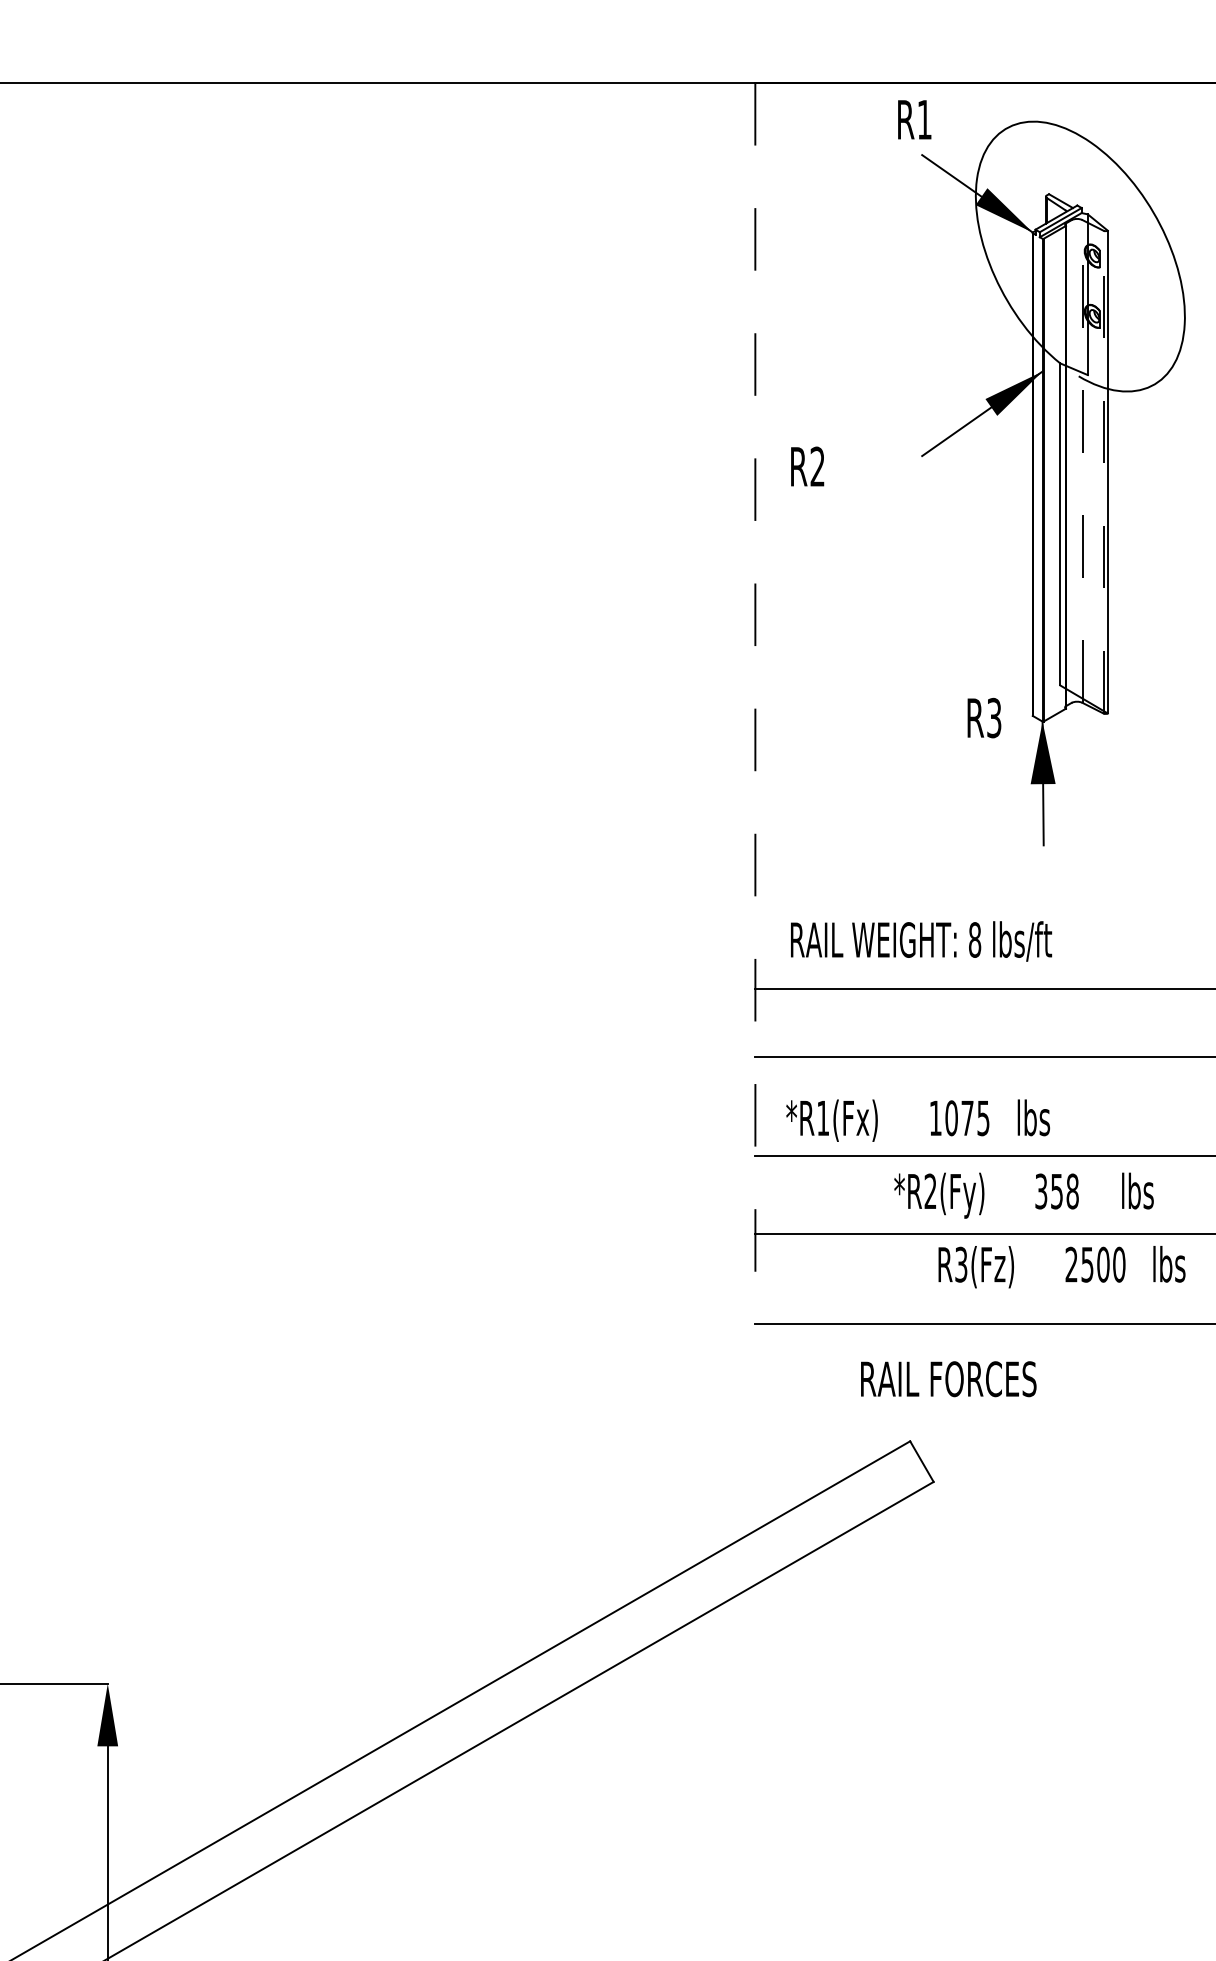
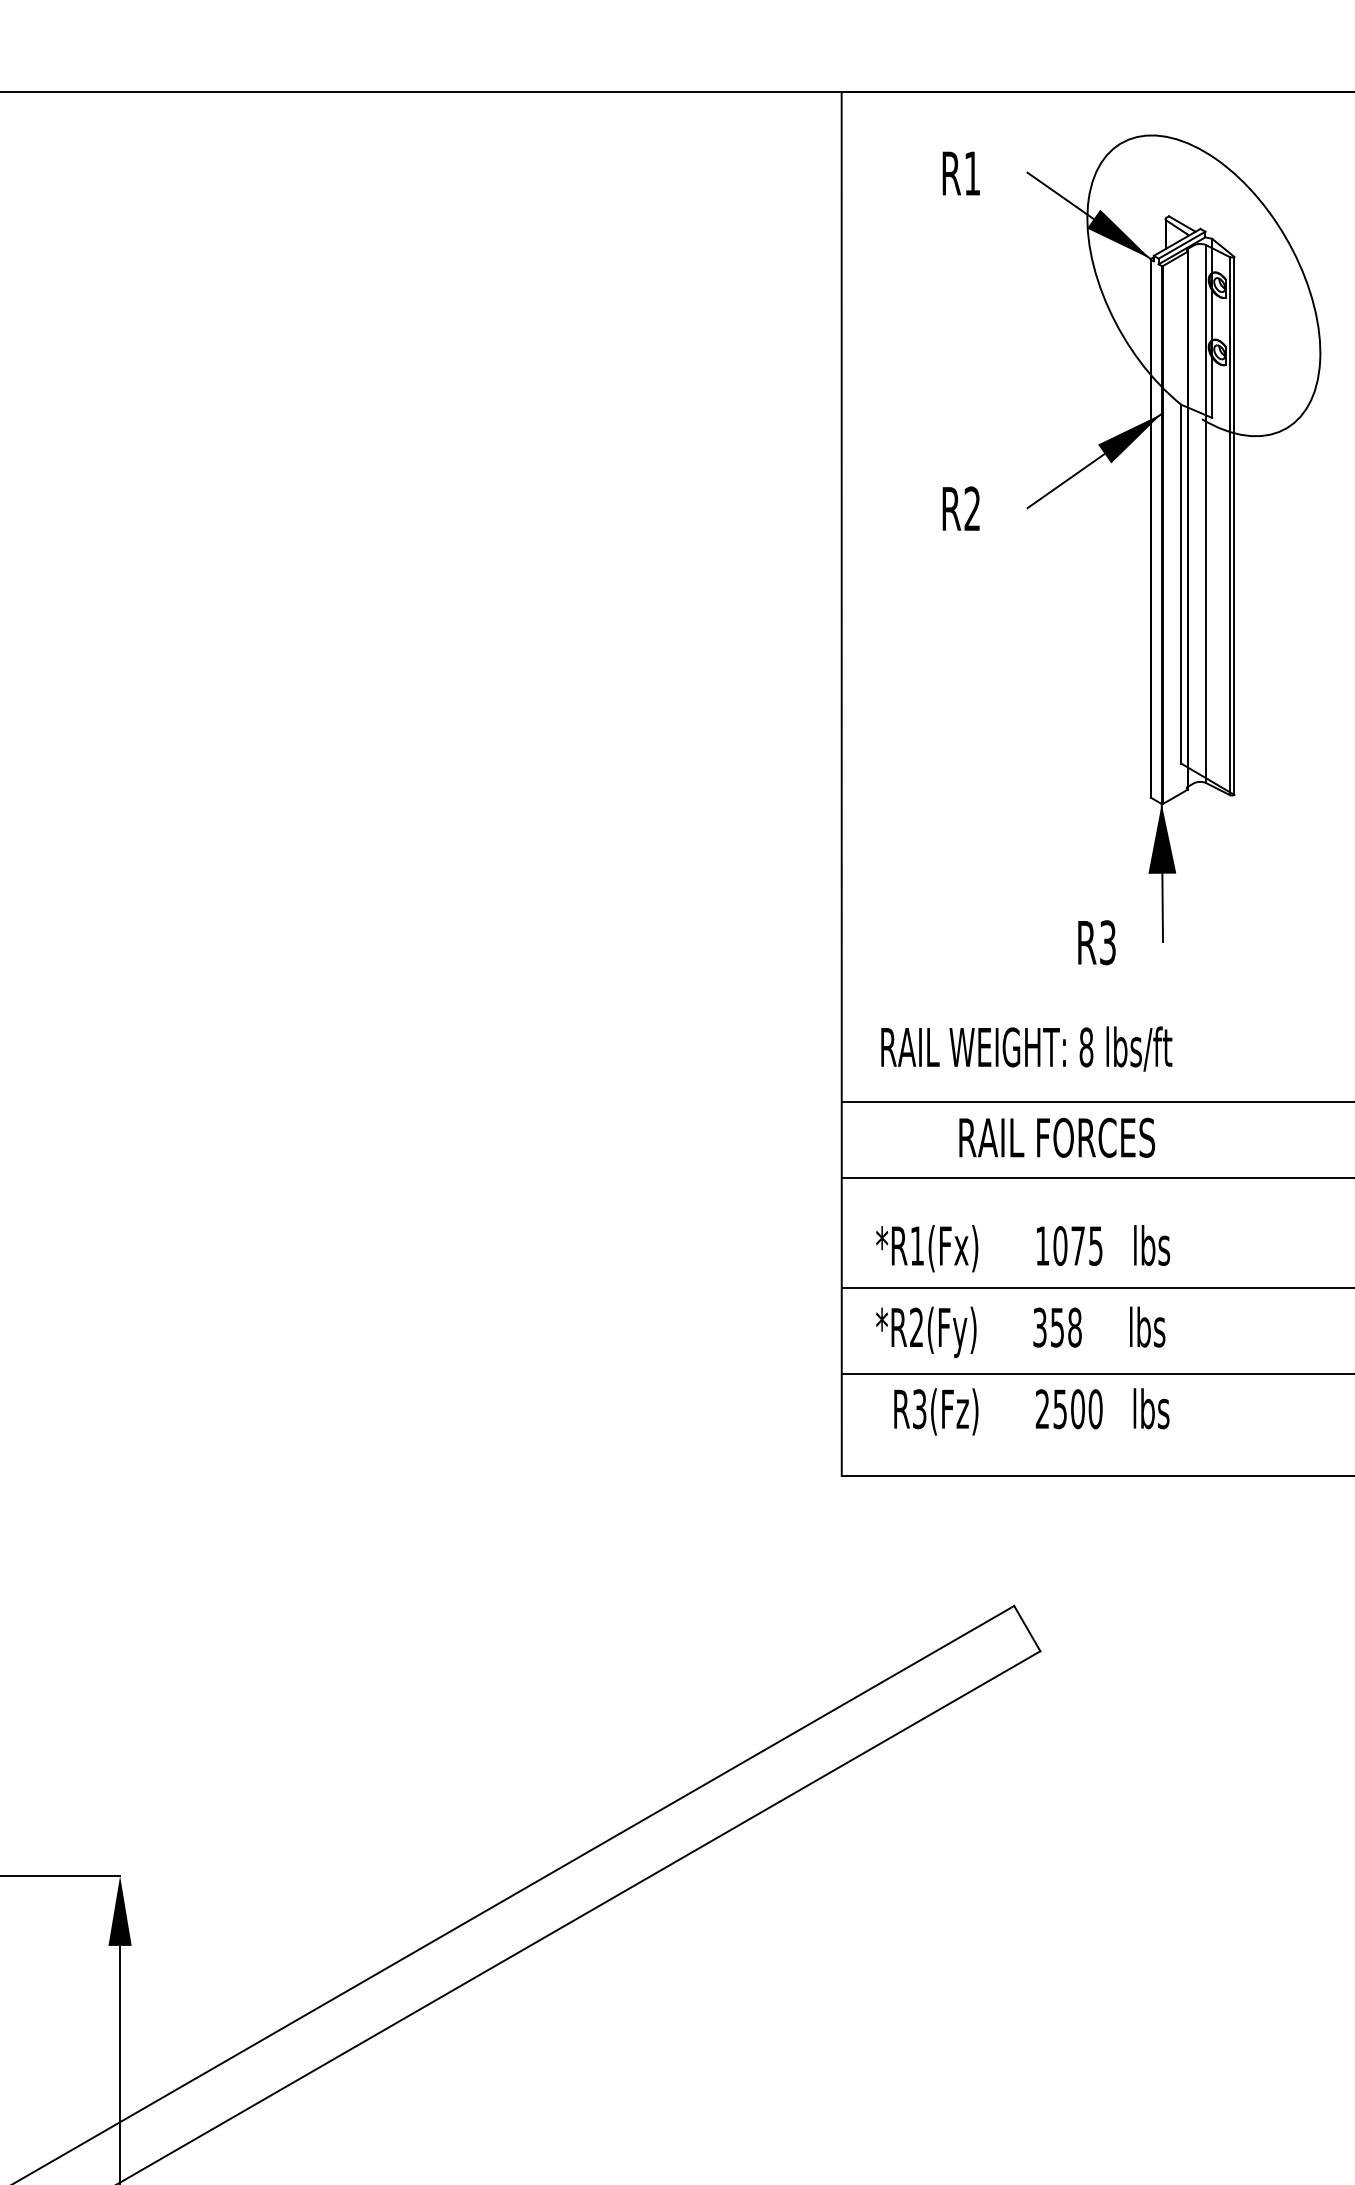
text: (914, 119) -> (961, 173), moved
line: (1082, 461) -> (1206, 514), dashed -> solid
text: (807, 466) -> (961, 508), moved
line: (1103, 471) -> (1229, 525), dashed -> solid
line: (755, 703) -> (841, 783), dashed -> solid
text: (984, 717) -> (1097, 942), moved
text: (1023, 1195) -> (1020, 1332), moved
text: (1061, 1267) -> (1031, 1412), moved
text: (948, 1379) -> (1056, 1138), moved

